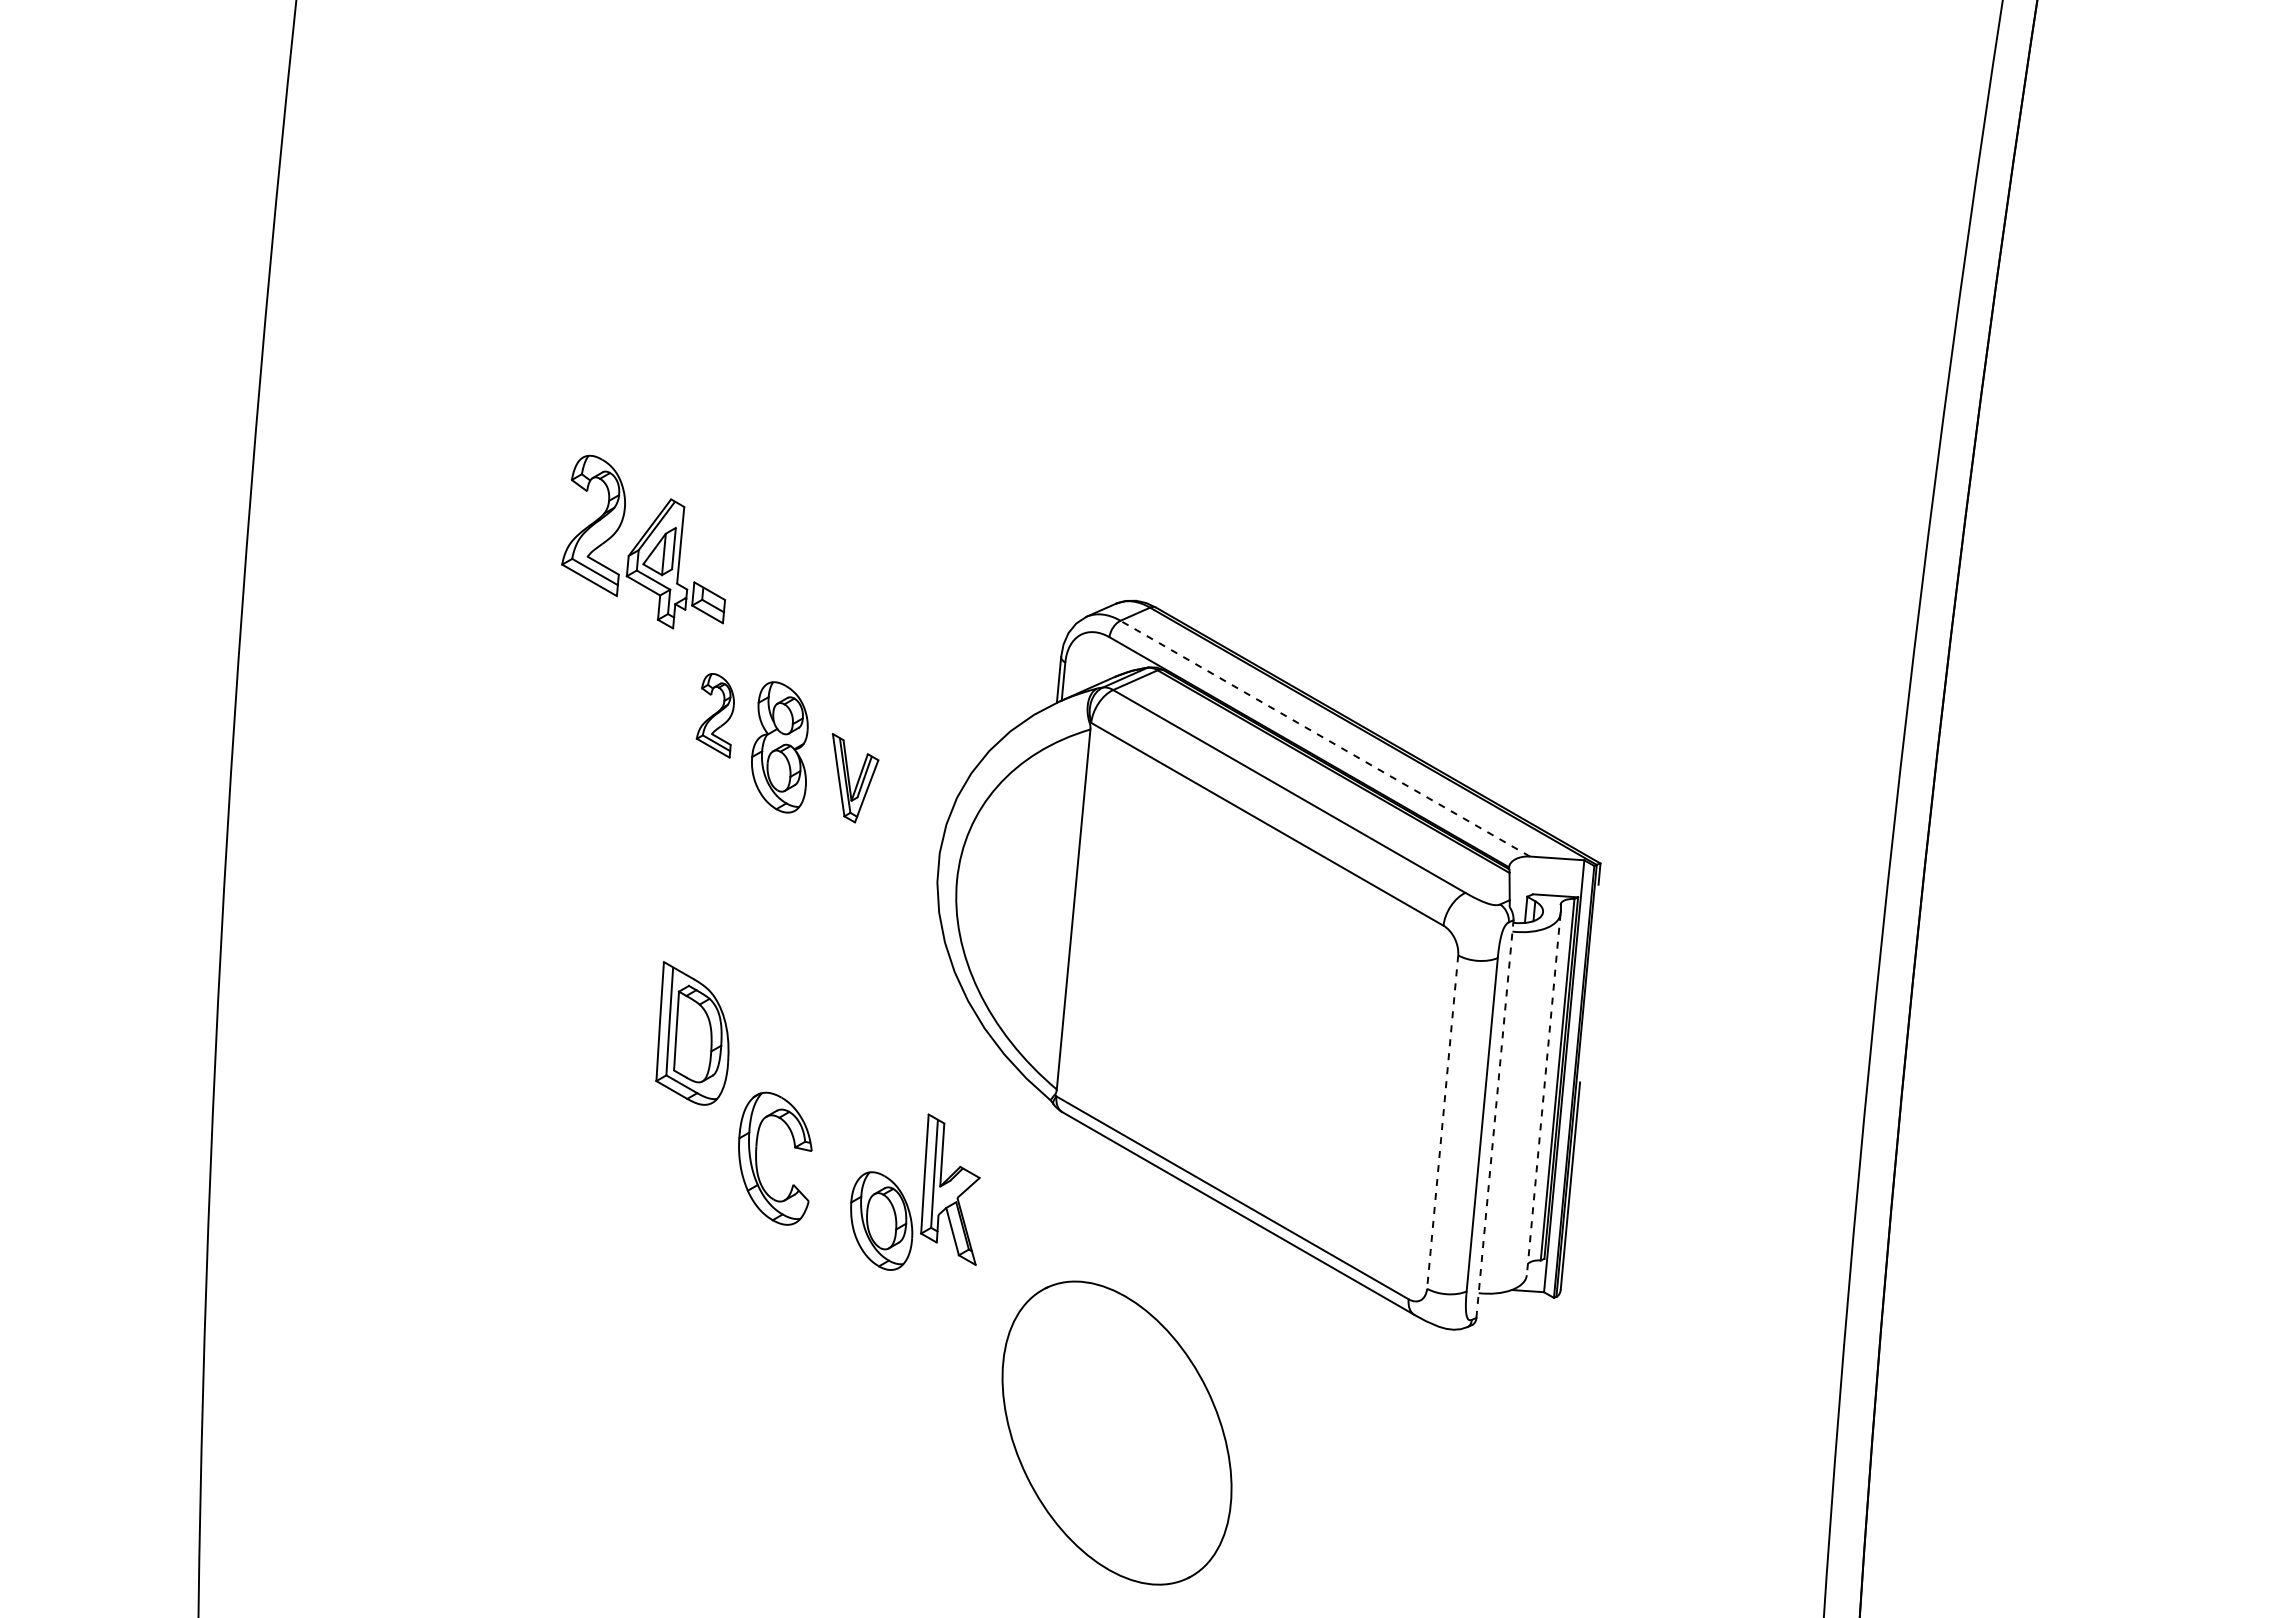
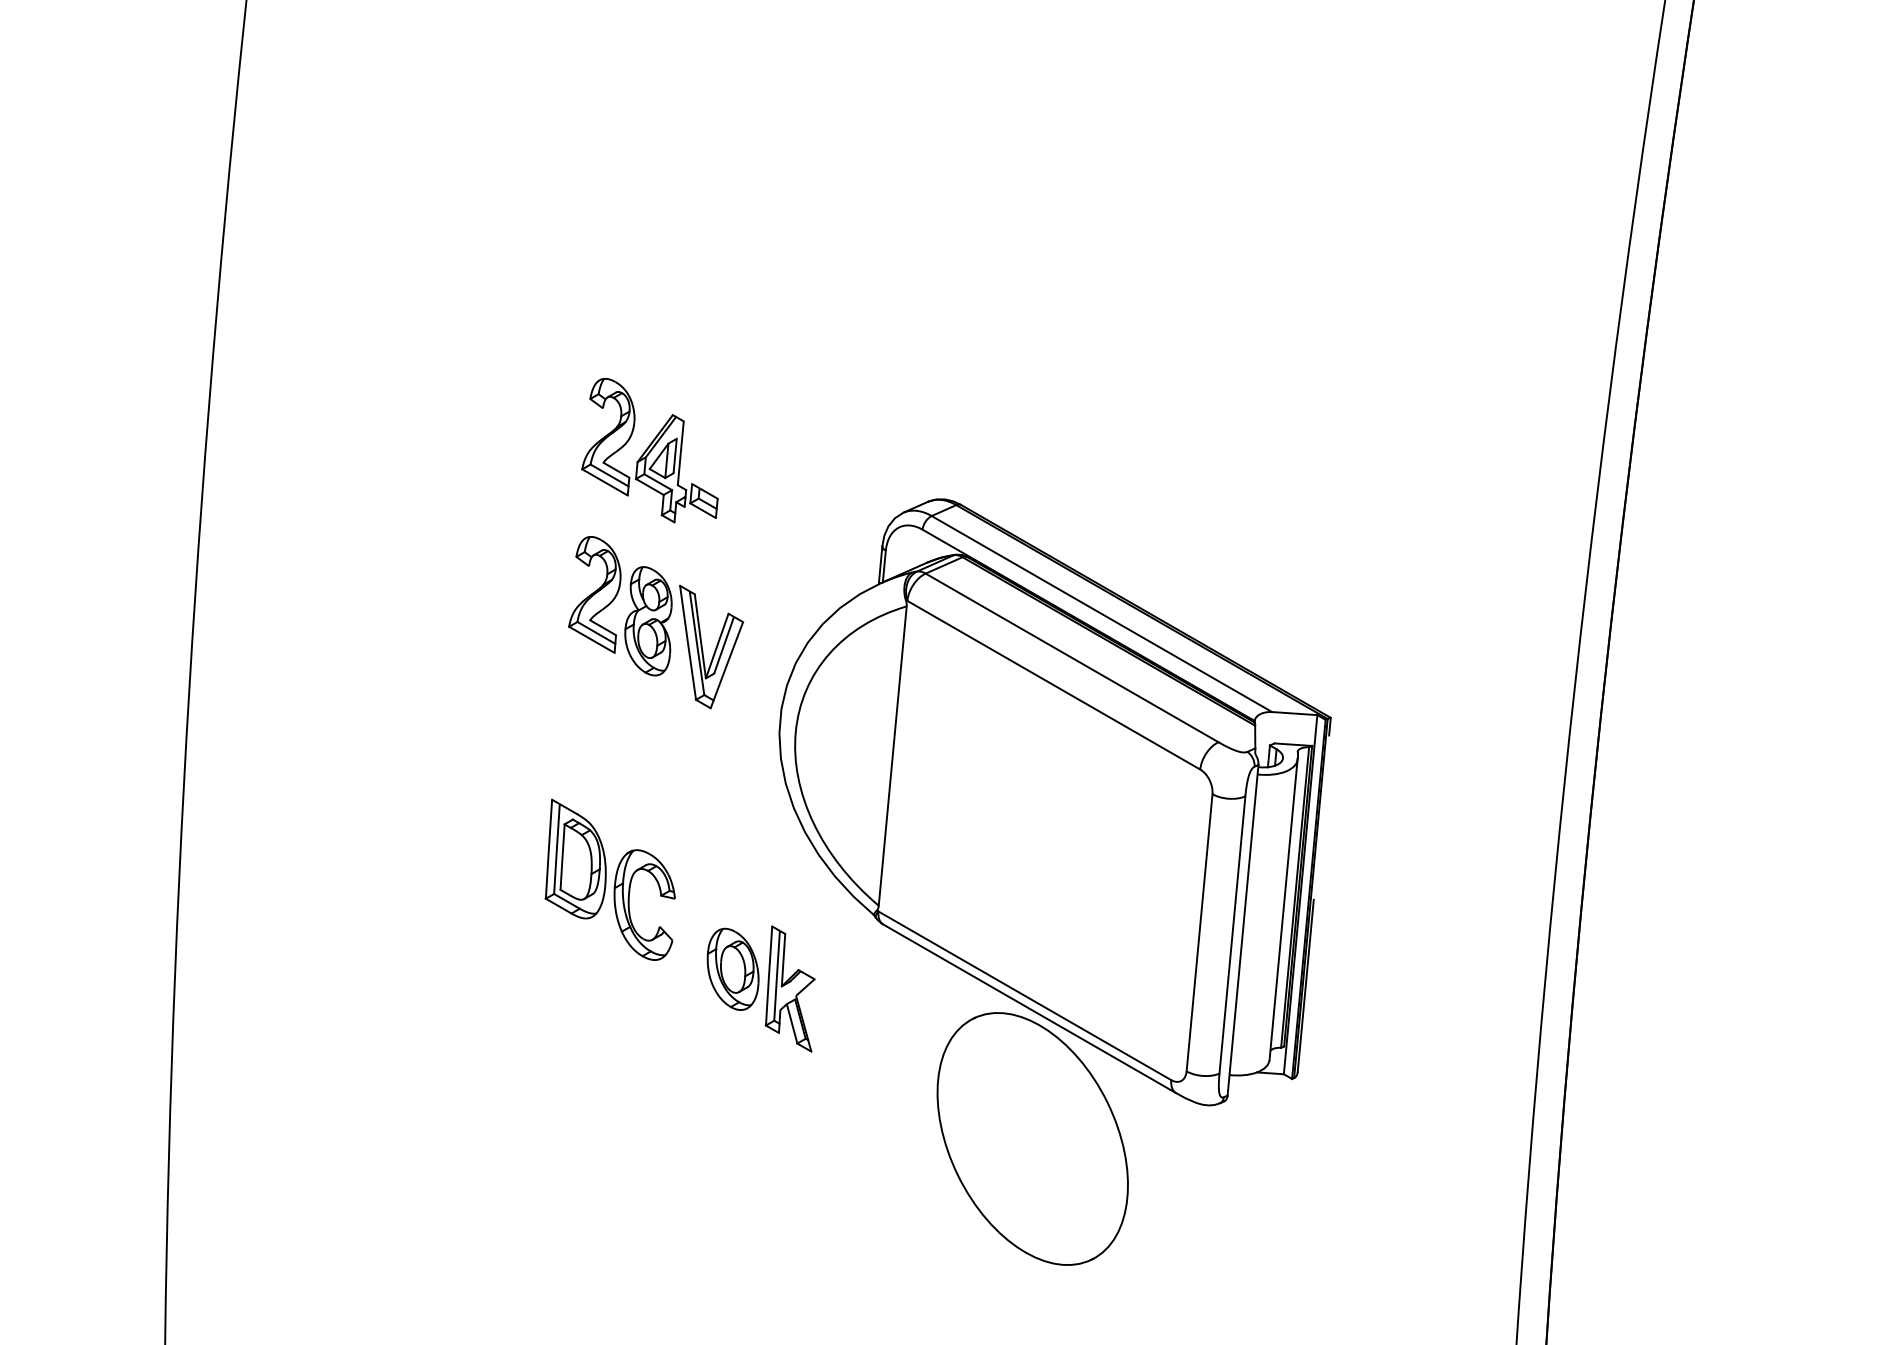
part: (643, 541) -> (649, 450), moved
part: (715, 715) -> (594, 594), size x1.67
line: (1324, 738) -> (1101, 613), dashed -> solid
part: (855, 777) -> (711, 646), size x1.67
line: (1543, 1094) -> (1283, 909), dashed -> solid
line: (1494, 1119) -> (1242, 930), dashed -> solid
line: (1442, 1122) -> (1199, 933), dashed -> solid
part: (757, 1161) -> (629, 907), moved
part: (881, 1220) -> (732, 968), moved
part: (1116, 1432) -> (1032, 1138), moved

